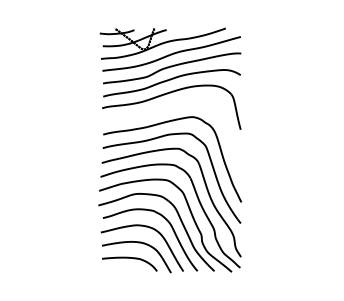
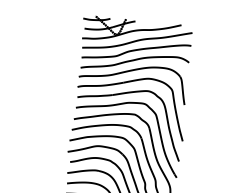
part: (164, 109) -> (127, 82), added

